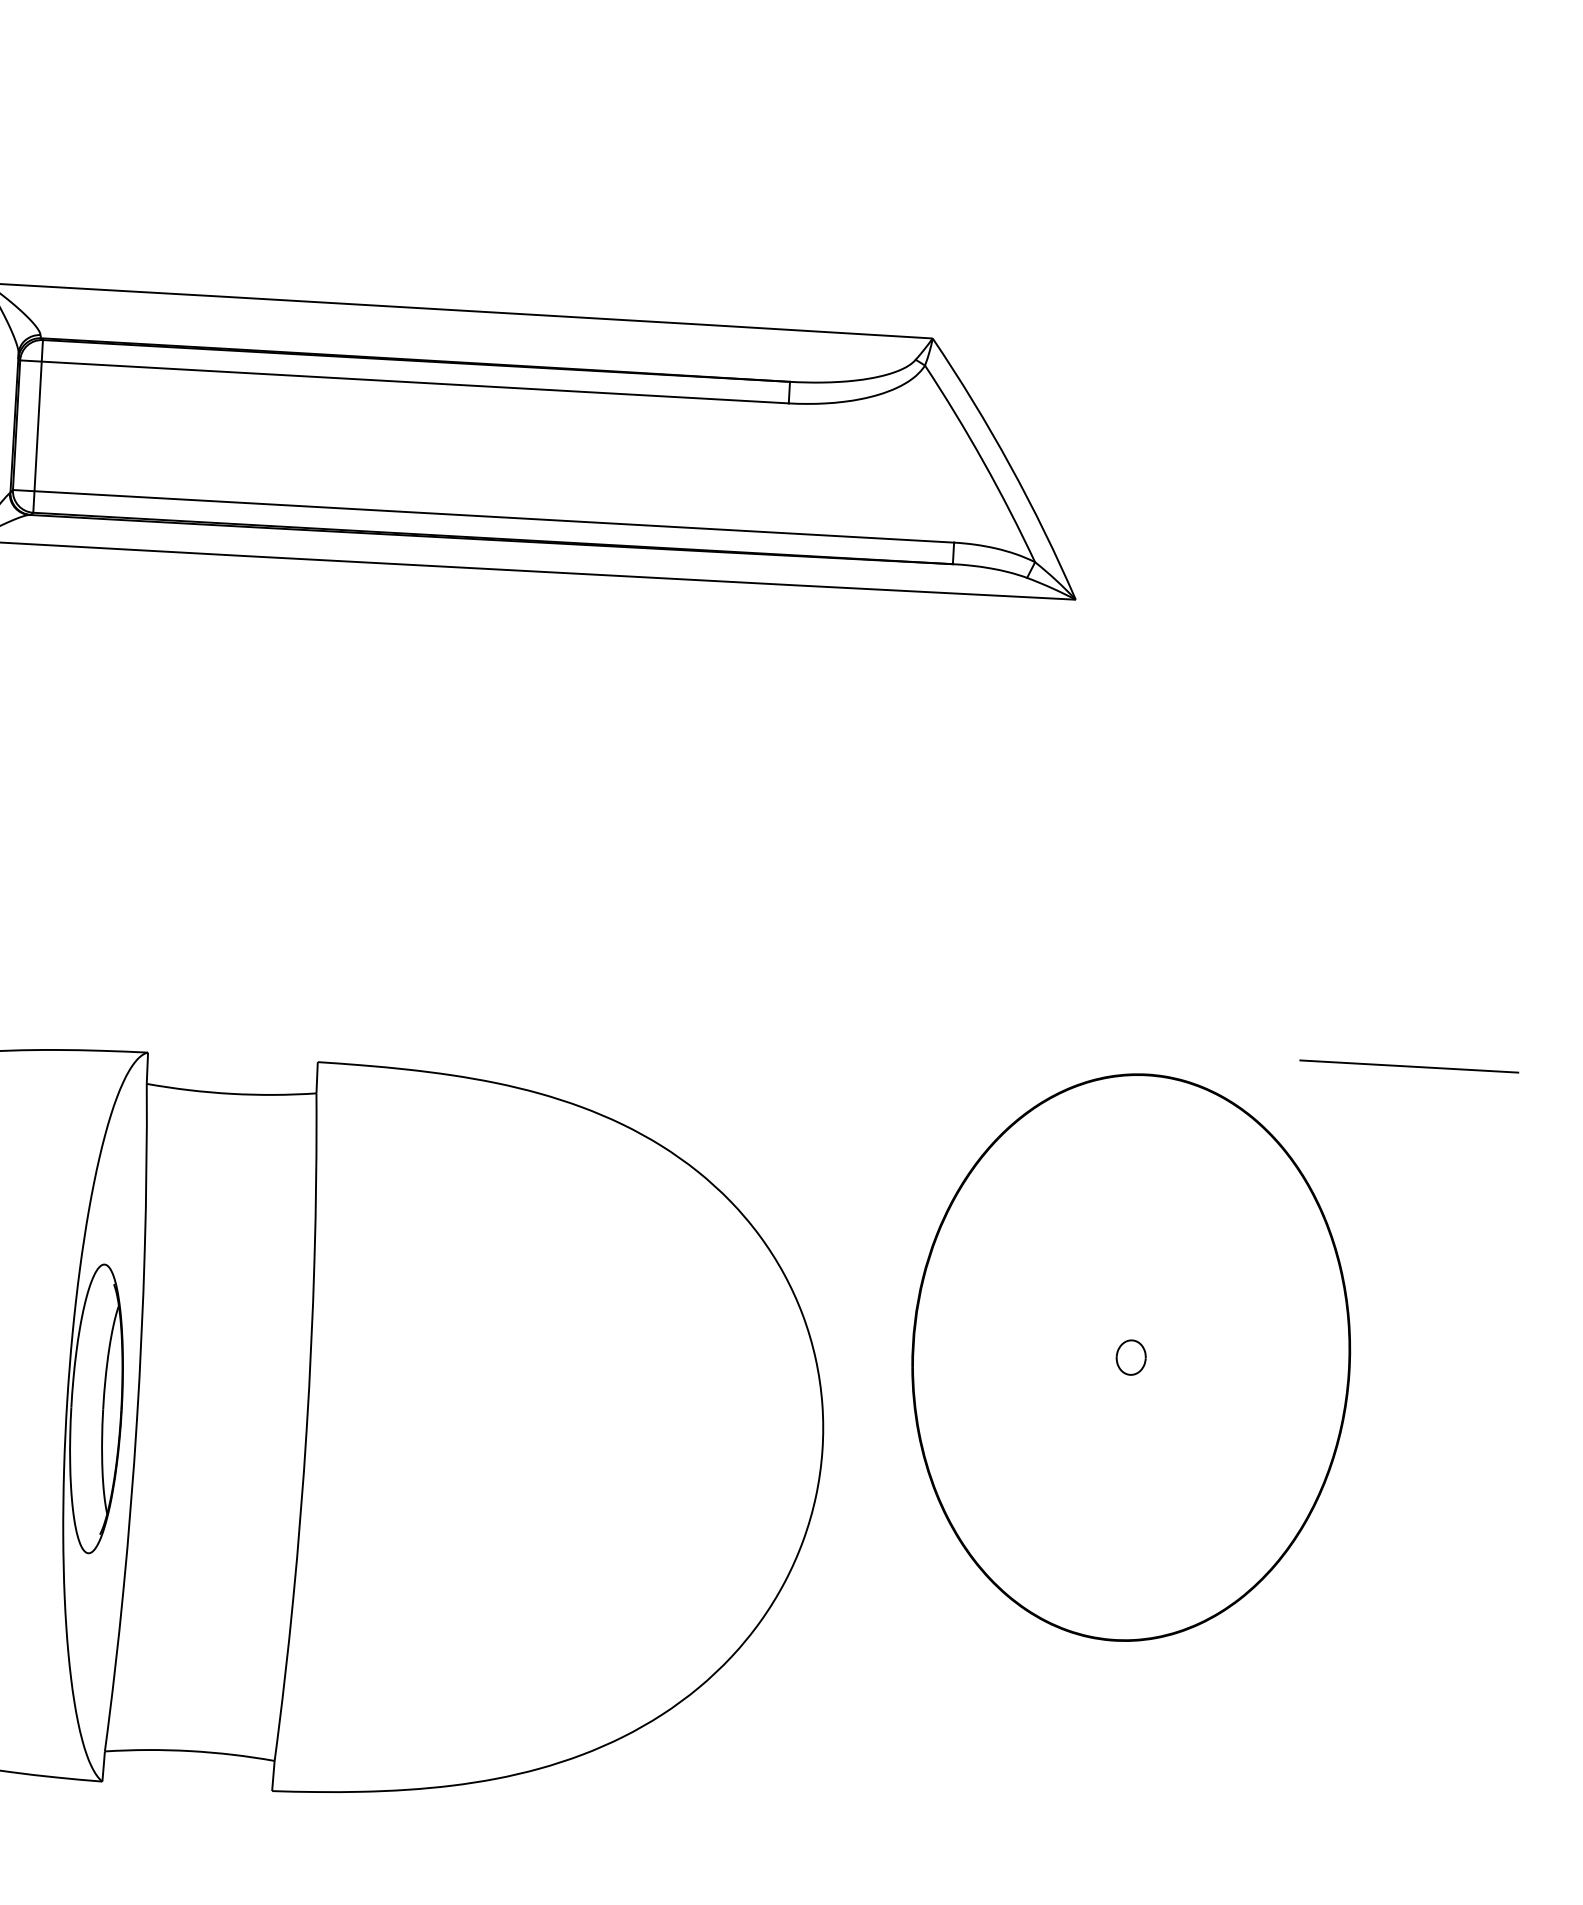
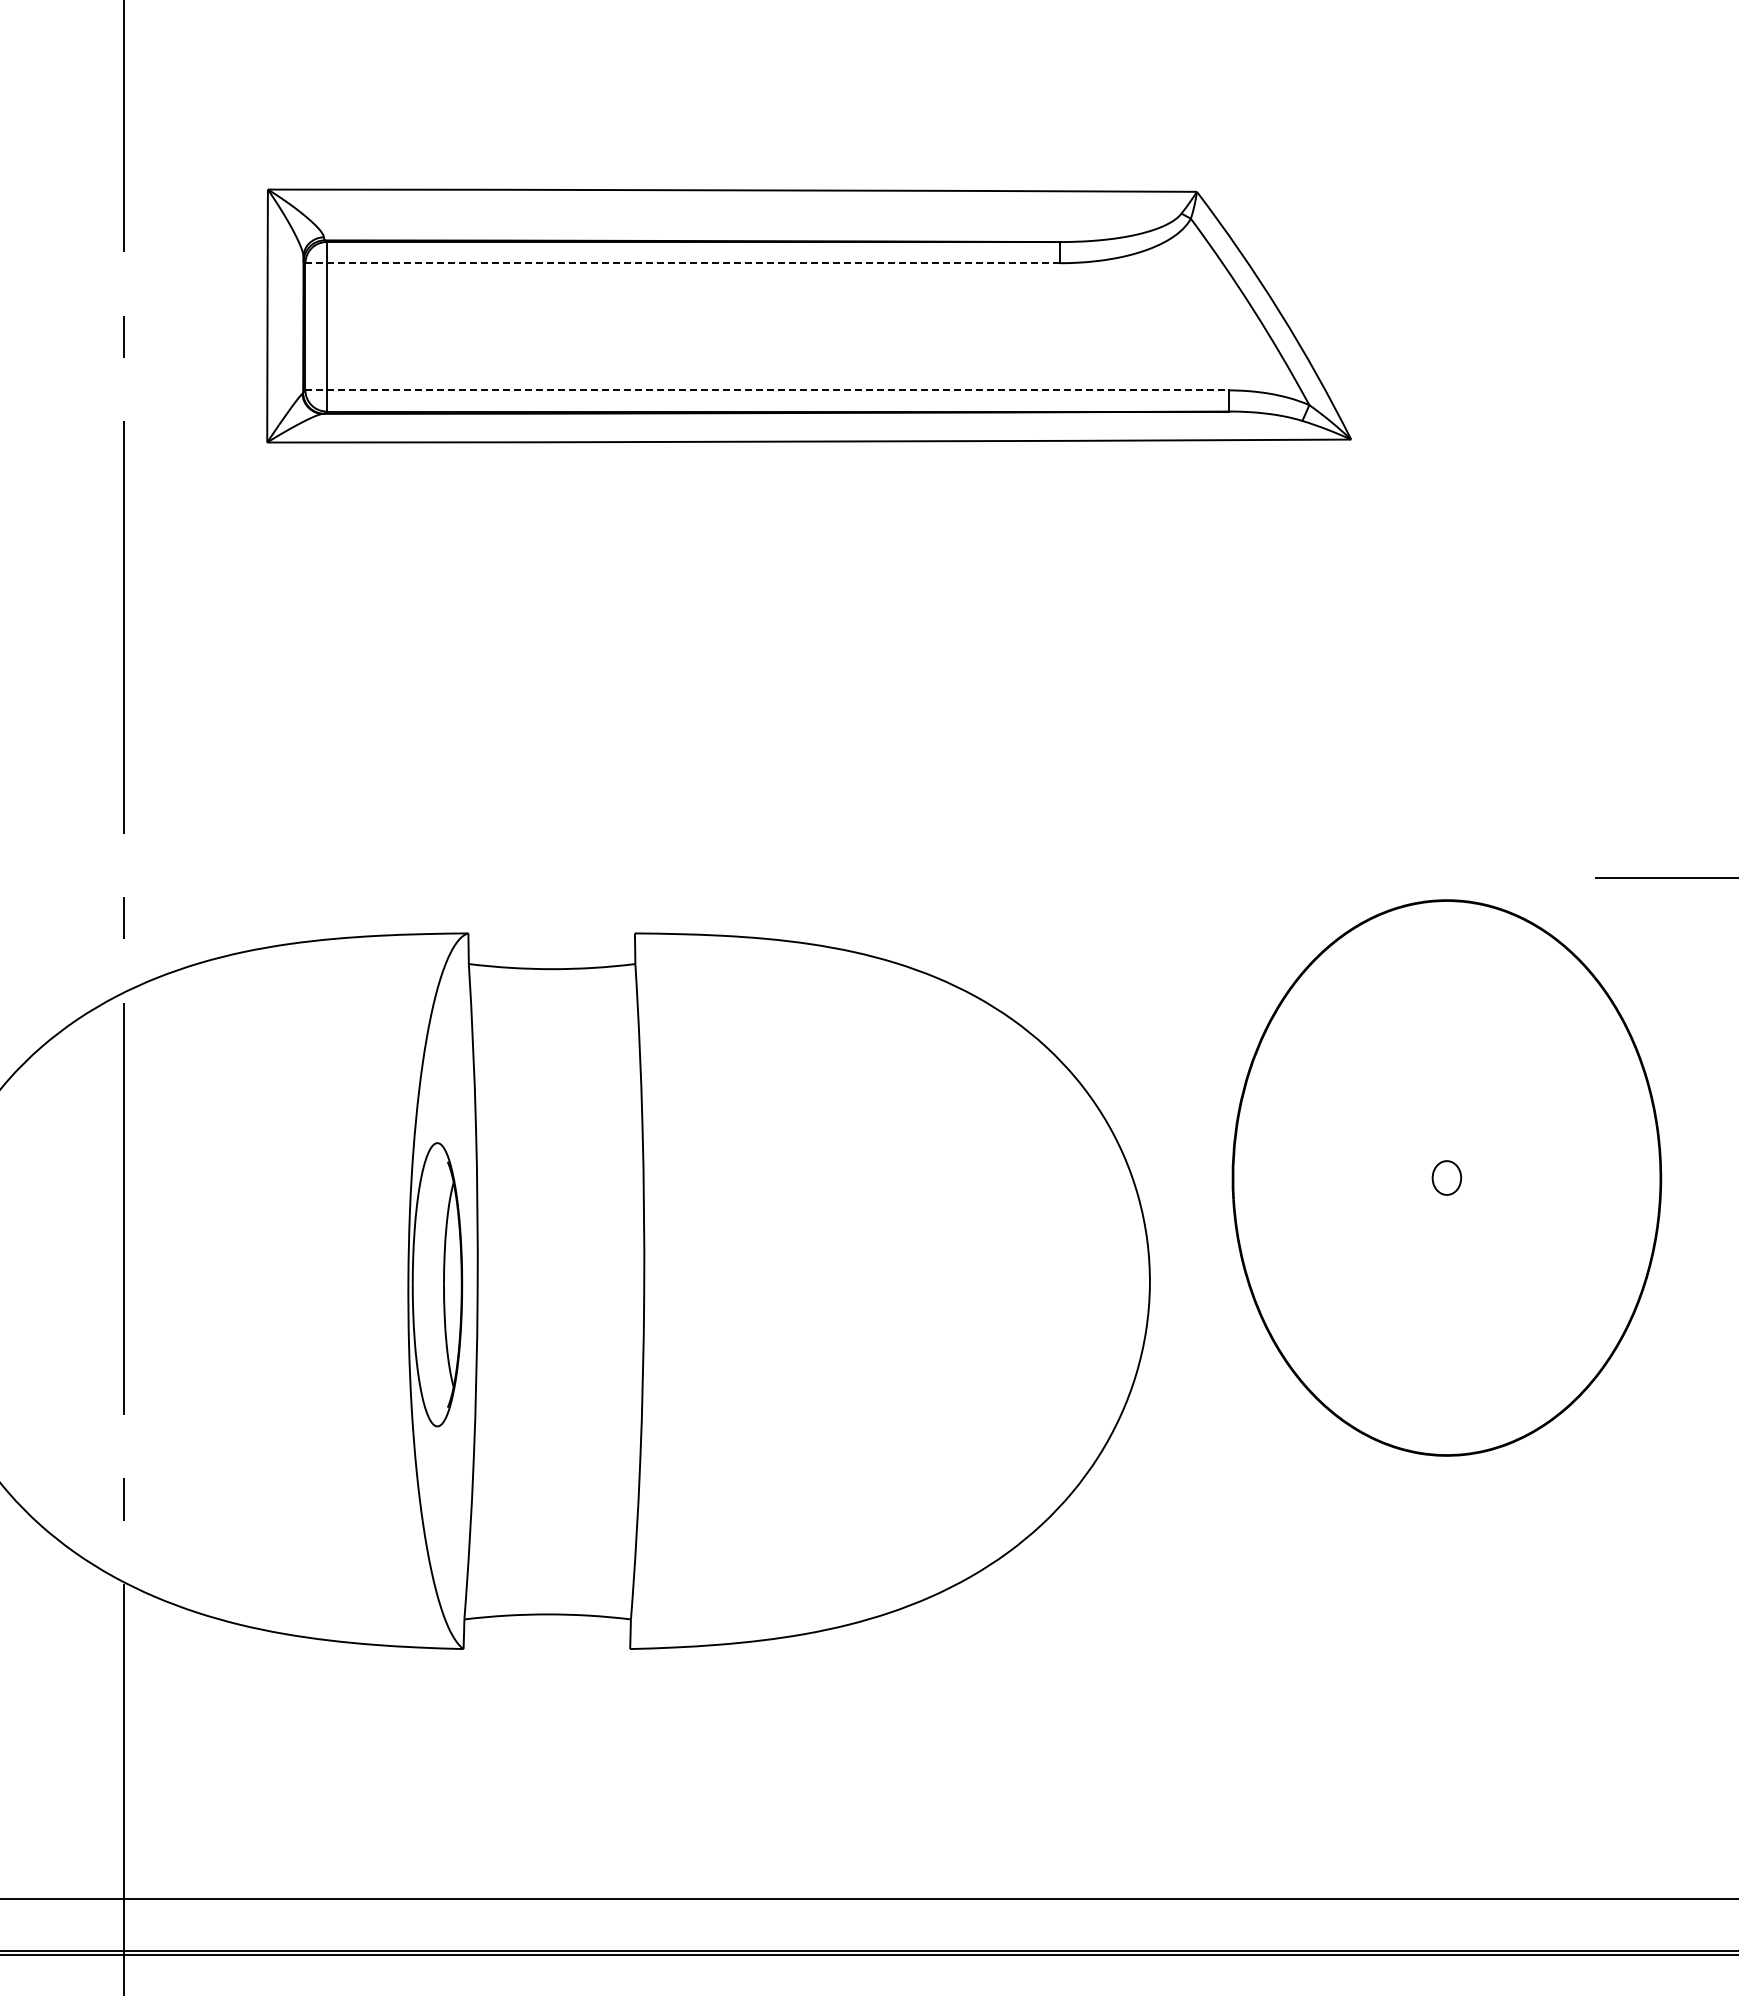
line: (405, 382) -> (683, 263), solid -> dashed
line: (483, 516) -> (767, 390), solid -> dashed

